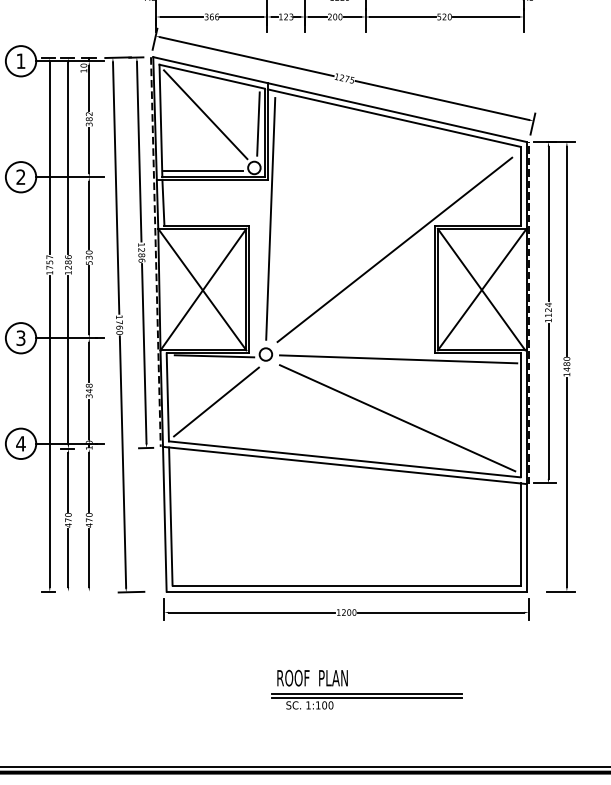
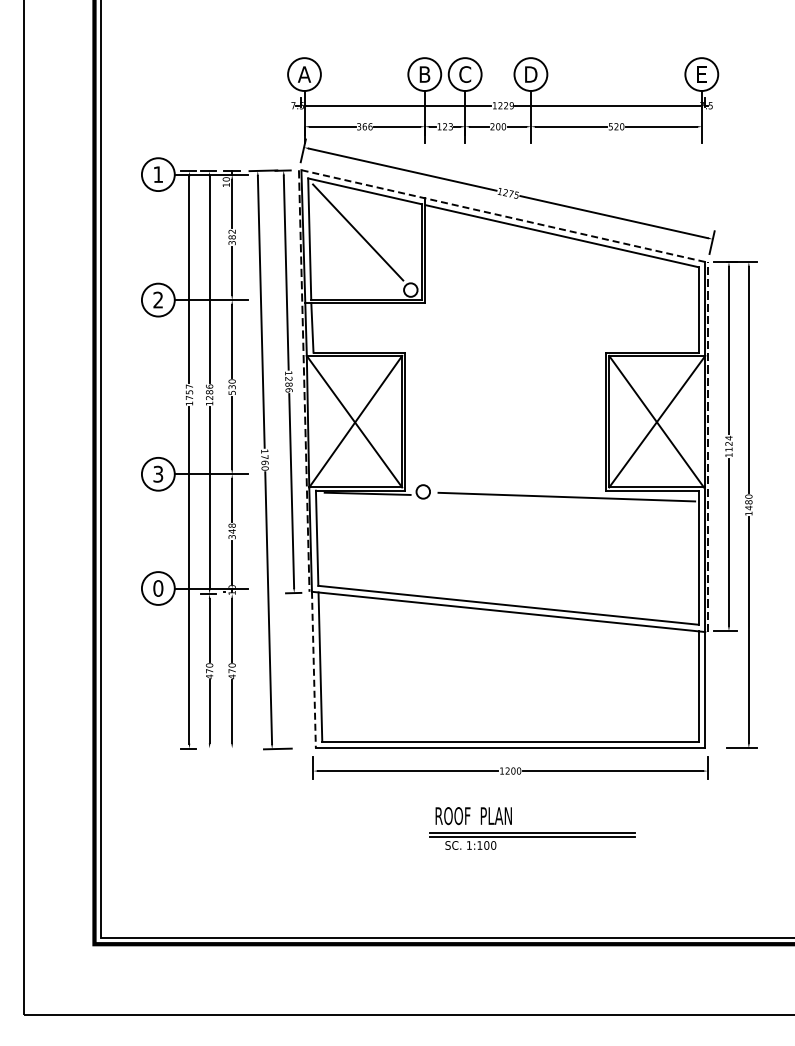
line: (339, 99) -> (502, 215), solid -> dashed
line: (257, 123) -> (414, 242), removed
line: (203, 171) -> (355, 293), removed
line: (270, 218) -> (428, 344), removed
line: (394, 249) -> (562, 378), removed
line: (216, 402) -> (369, 543), removed
line: (397, 417) -> (565, 560), removed
text: (21, 443) -> (158, 588), 4 -> 0
line: (164, 519) -> (313, 670), solid -> dashed
part: (366, 689) -> (532, 828), moved

